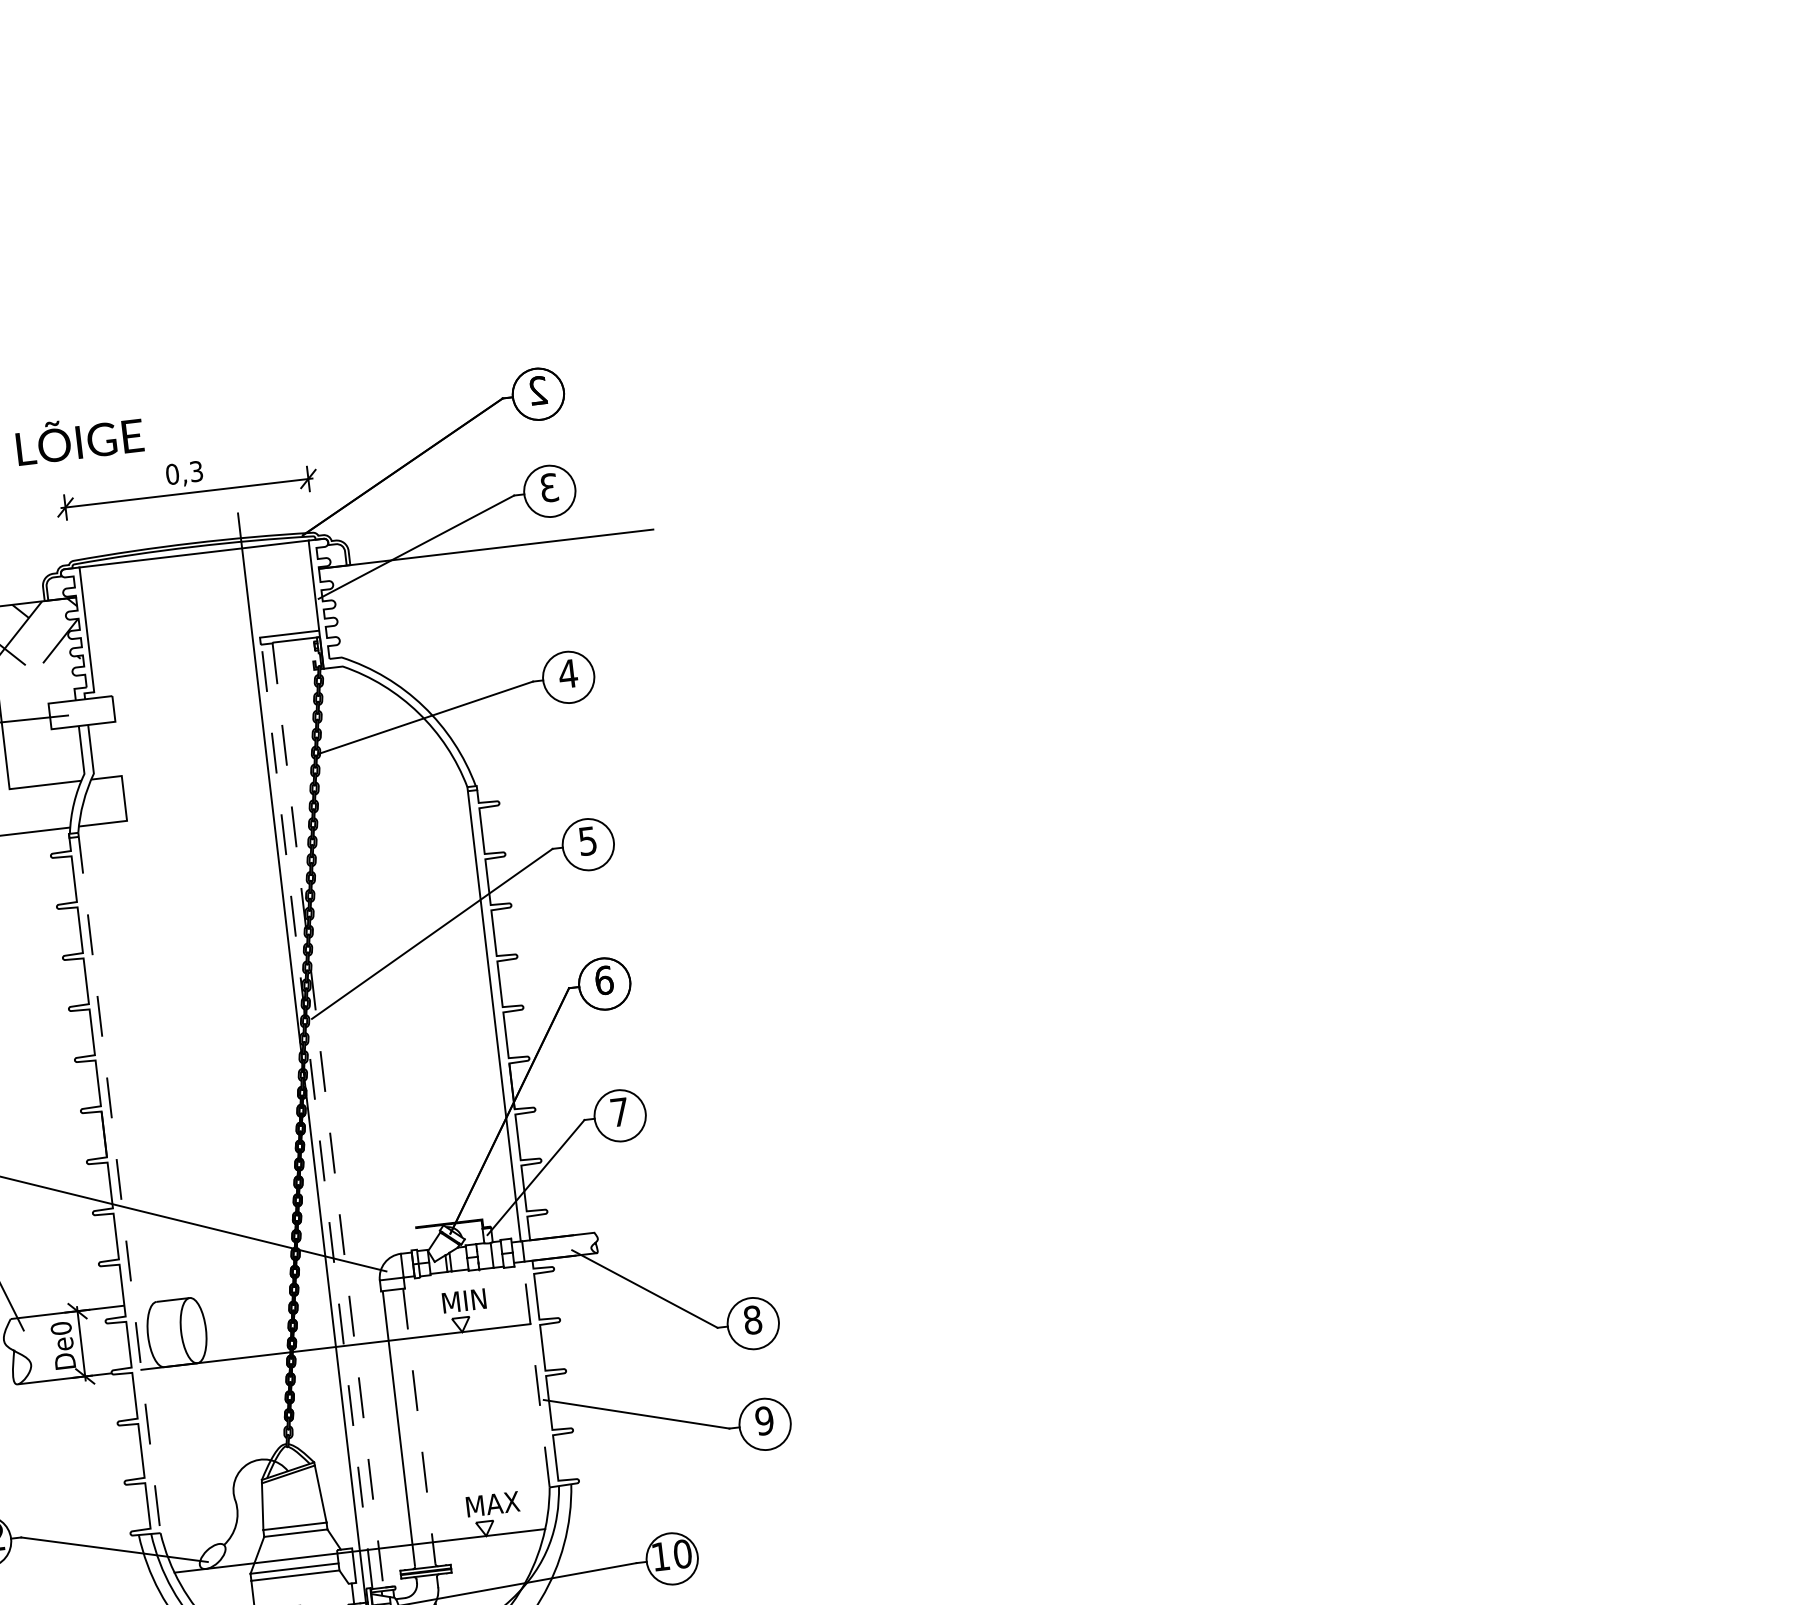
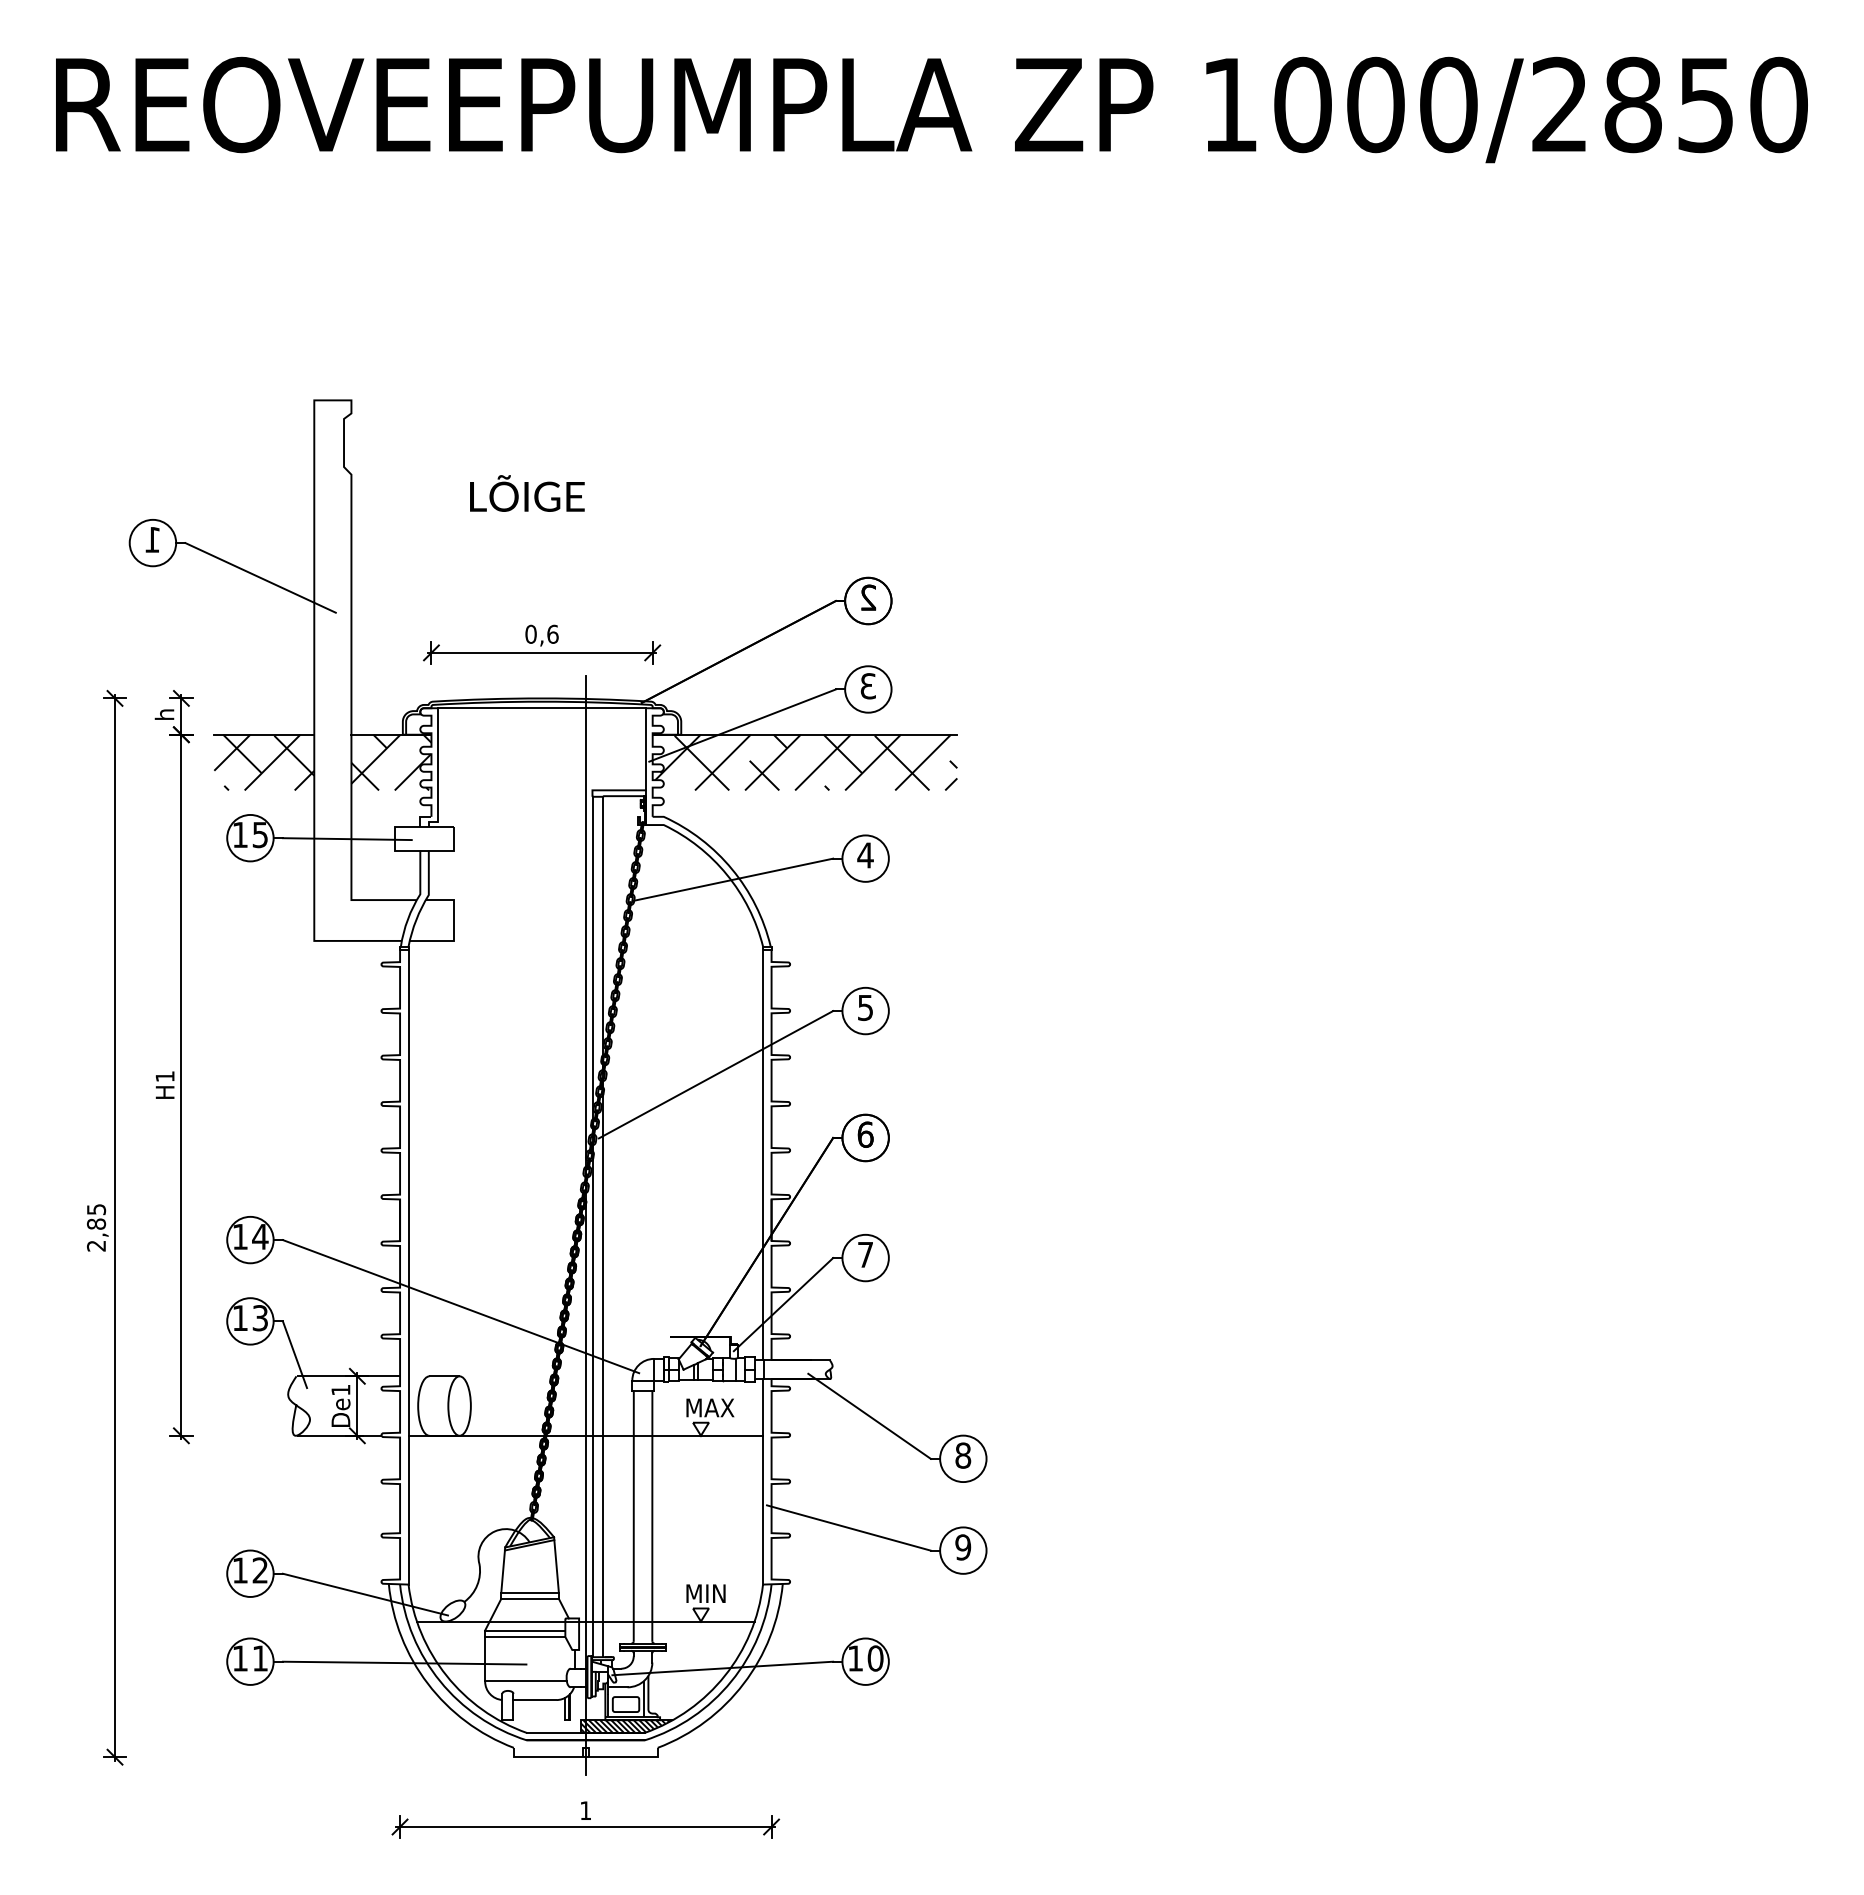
text: (79, 438) -> (527, 493), moved
text: (195, 470) -> (552, 633), 0,3 -> 0,6
hatch: (489, 579) -> (804, 762), added
line: (317, 1116) -> (593, 1226), dashed -> solid
line: (328, 1116) -> (603, 1227), dashed -> solid
line: (119, 1184) -> (408, 1266), dashed -> solid
text: (479, 1298) -> (719, 1407), MIN -> MAX
text: (60, 1327) -> (340, 1389), De0 -> De1
line: (536, 1374) -> (763, 1481), dashed -> solid
line: (419, 1426) -> (652, 1516), dashed -> solid
text: (503, 1502) -> (719, 1593), MAX -> MIN

